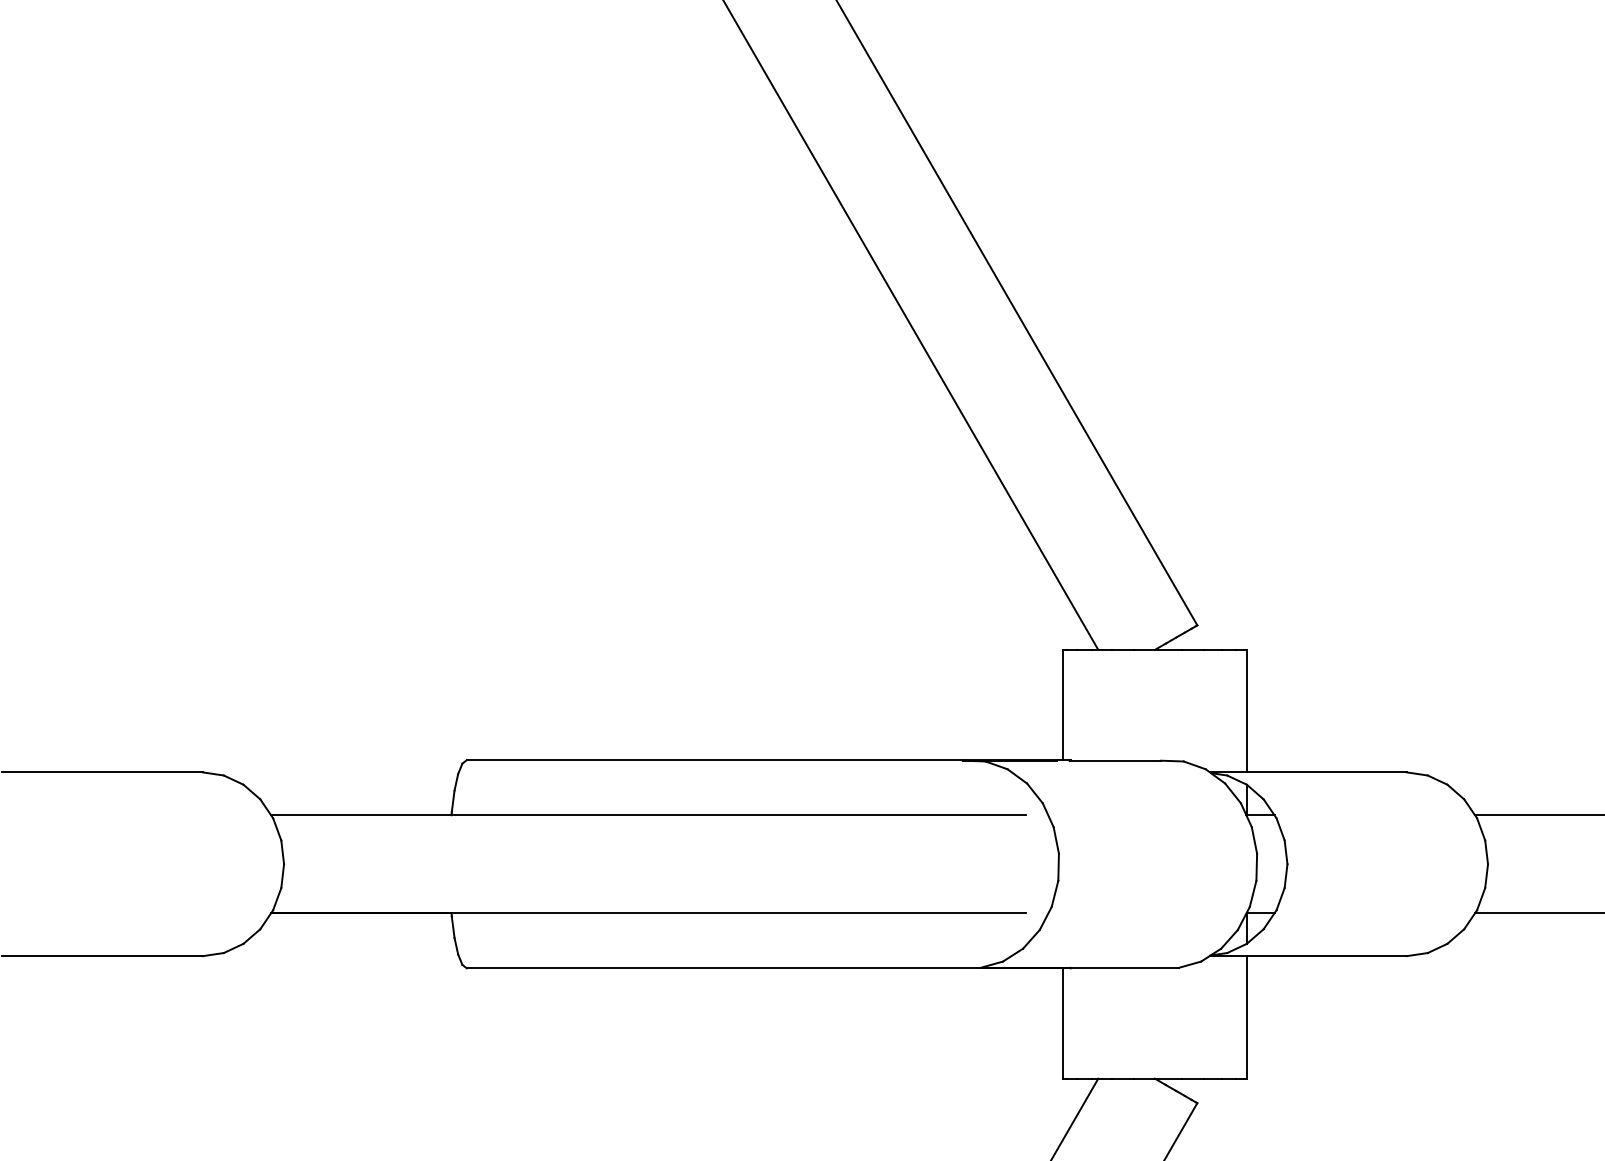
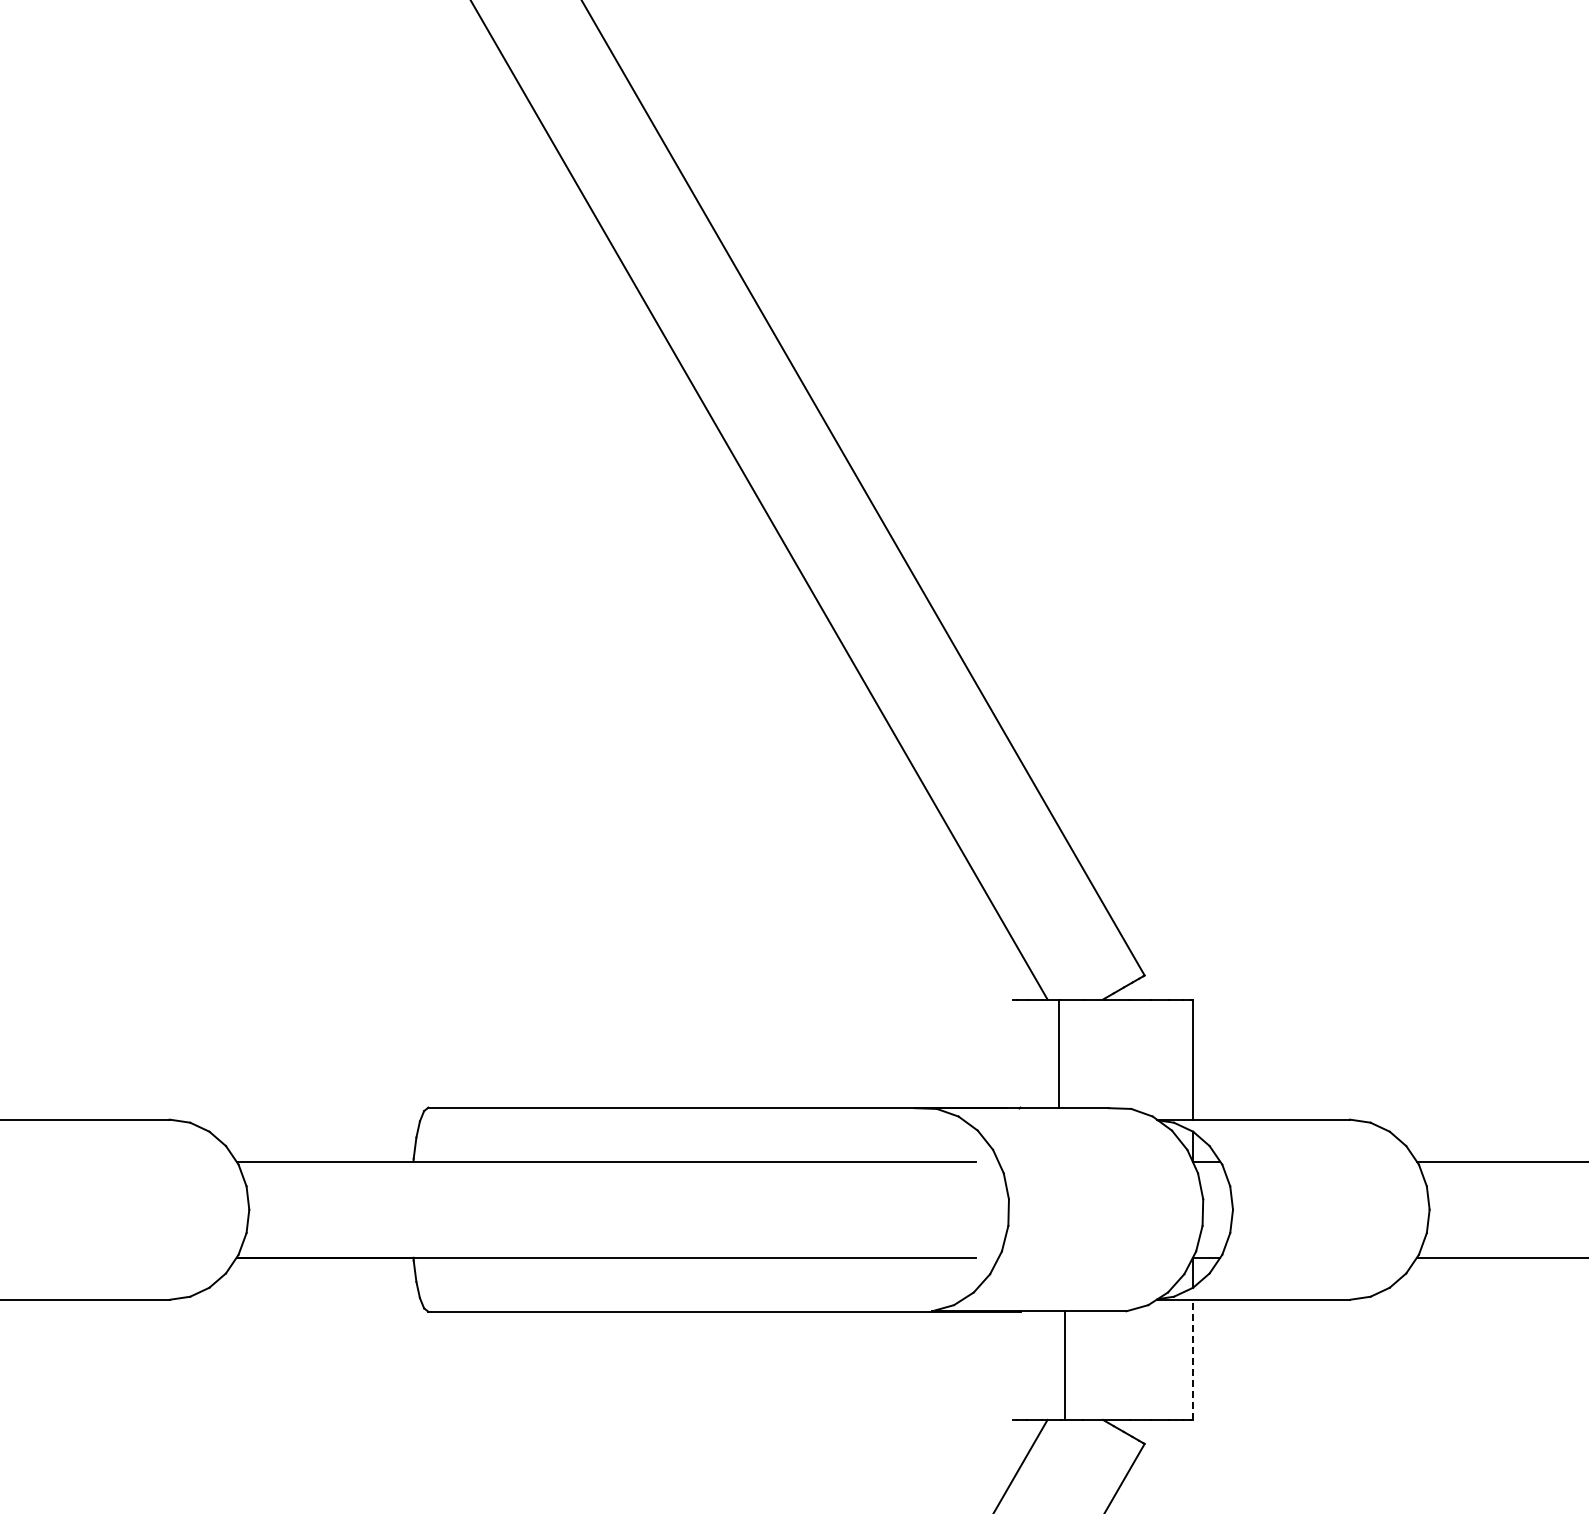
line: (1063, 704) -> (1059, 1053), moved
line: (1247, 1017) -> (1193, 1359), solid -> dashed
line: (1063, 1023) -> (1065, 1365), moved

